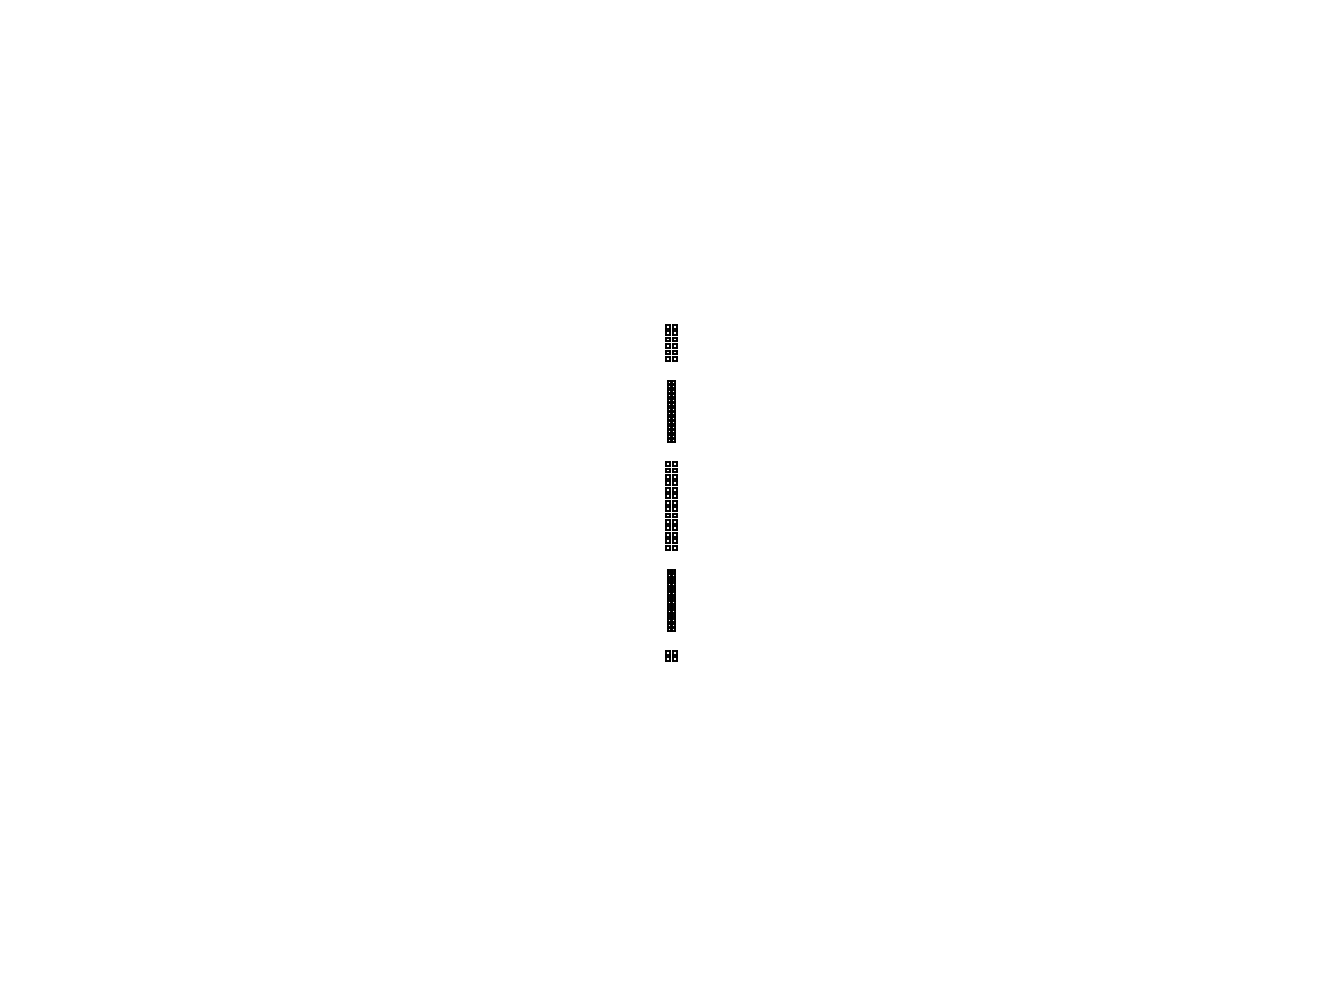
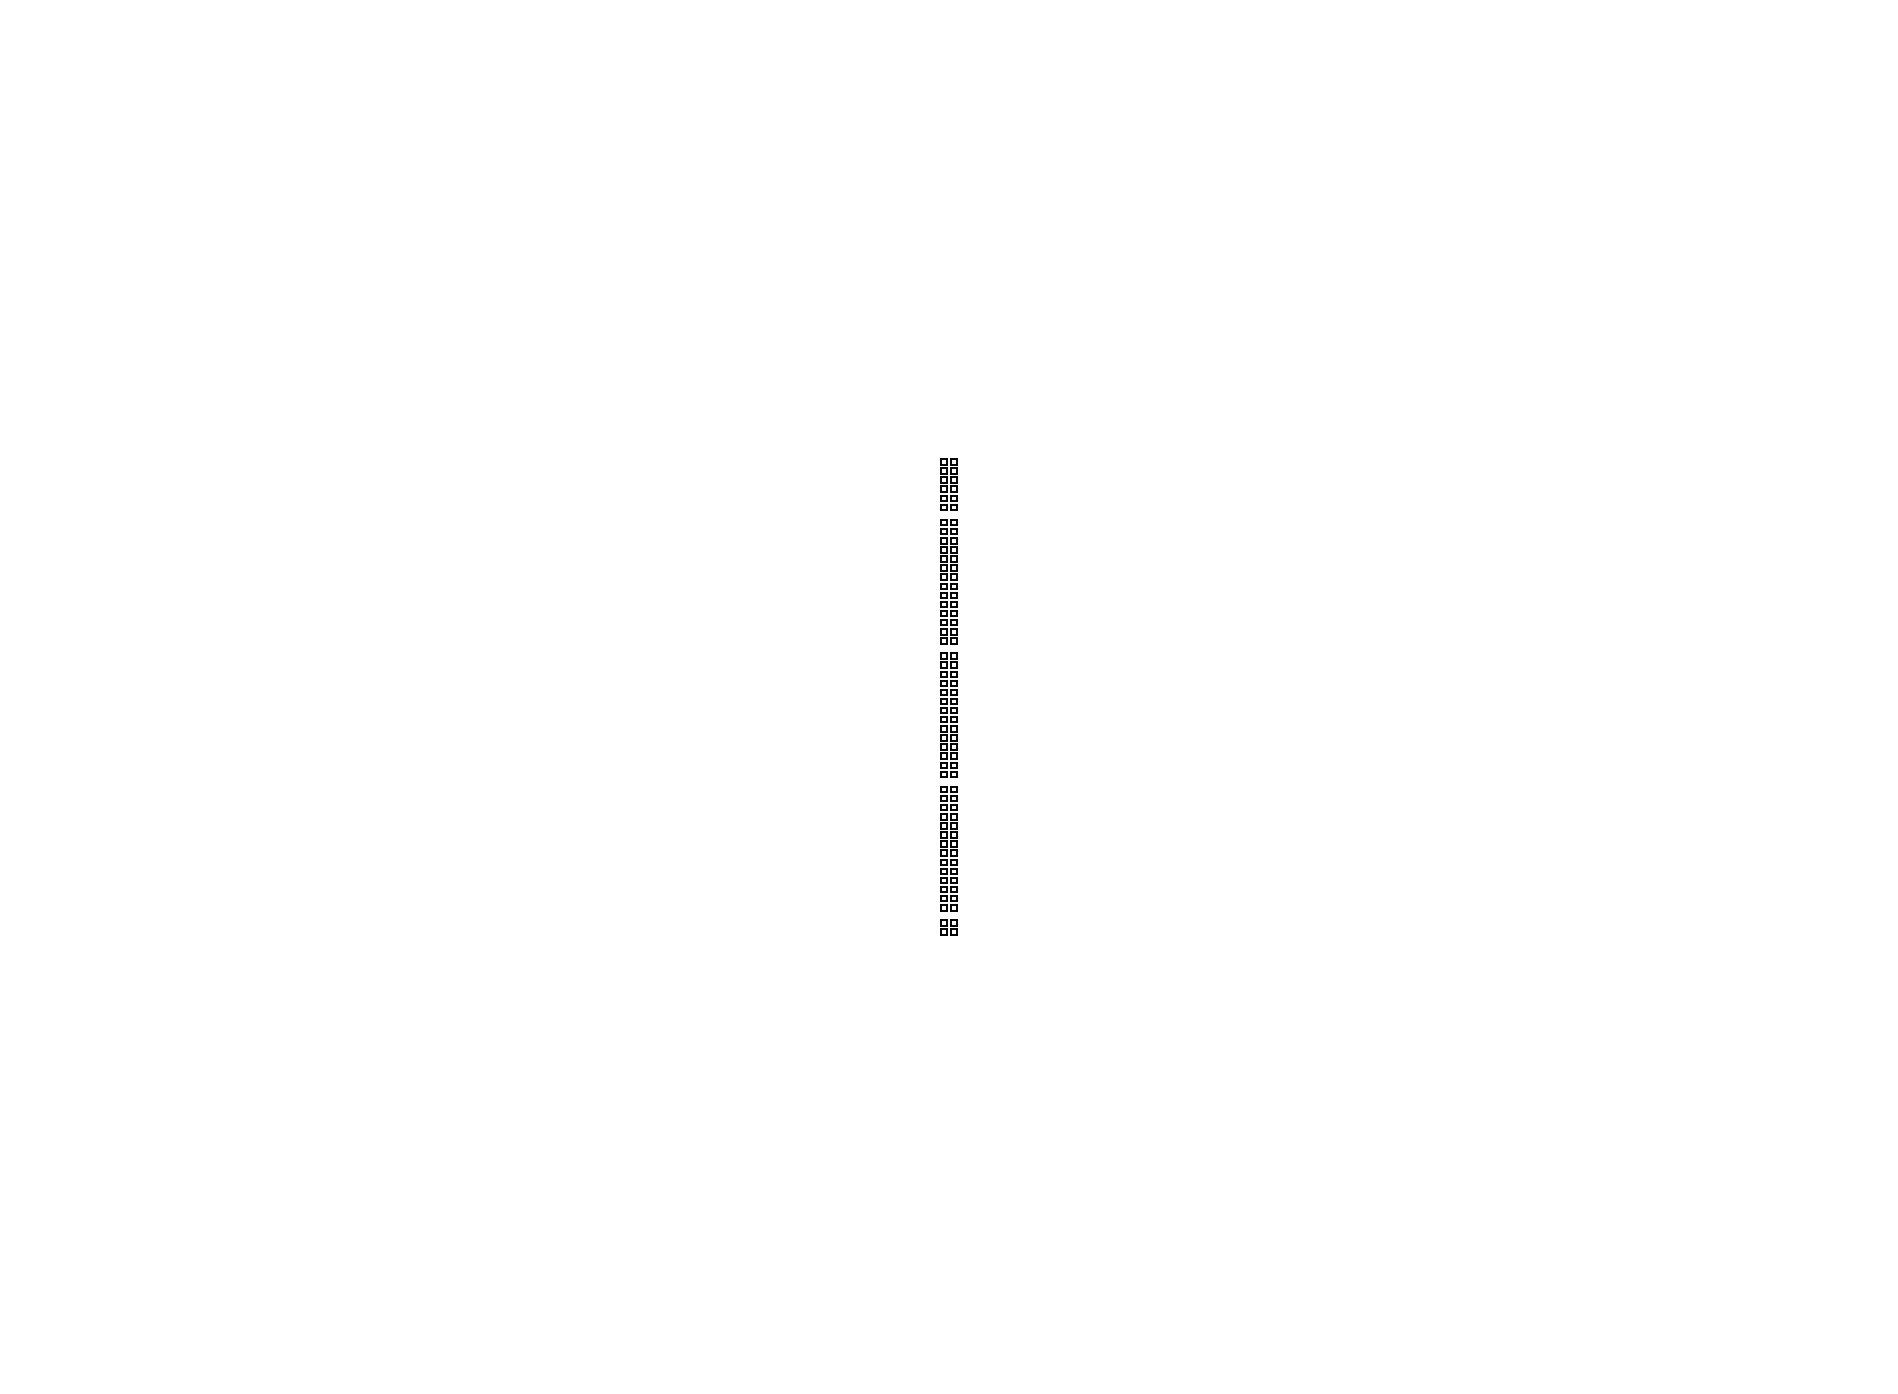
part: (671, 411) -> (948, 581), size x1.43
part: (671, 600) -> (948, 848), size x1.43

